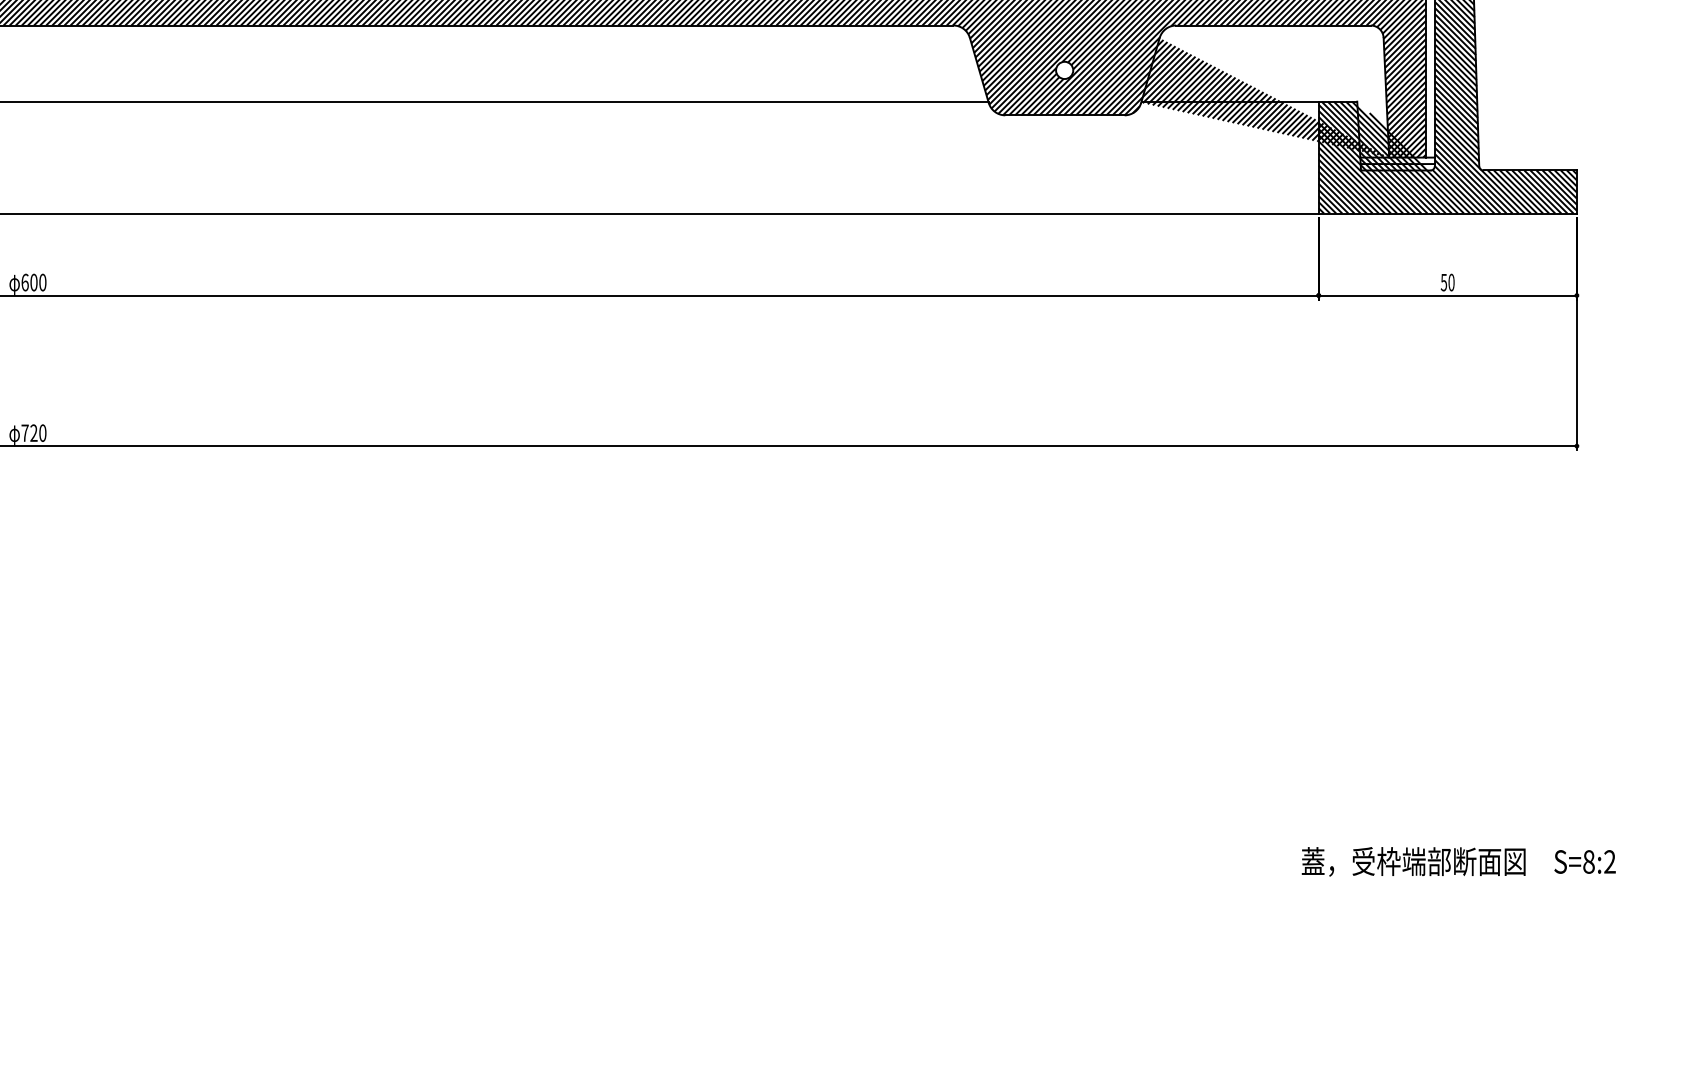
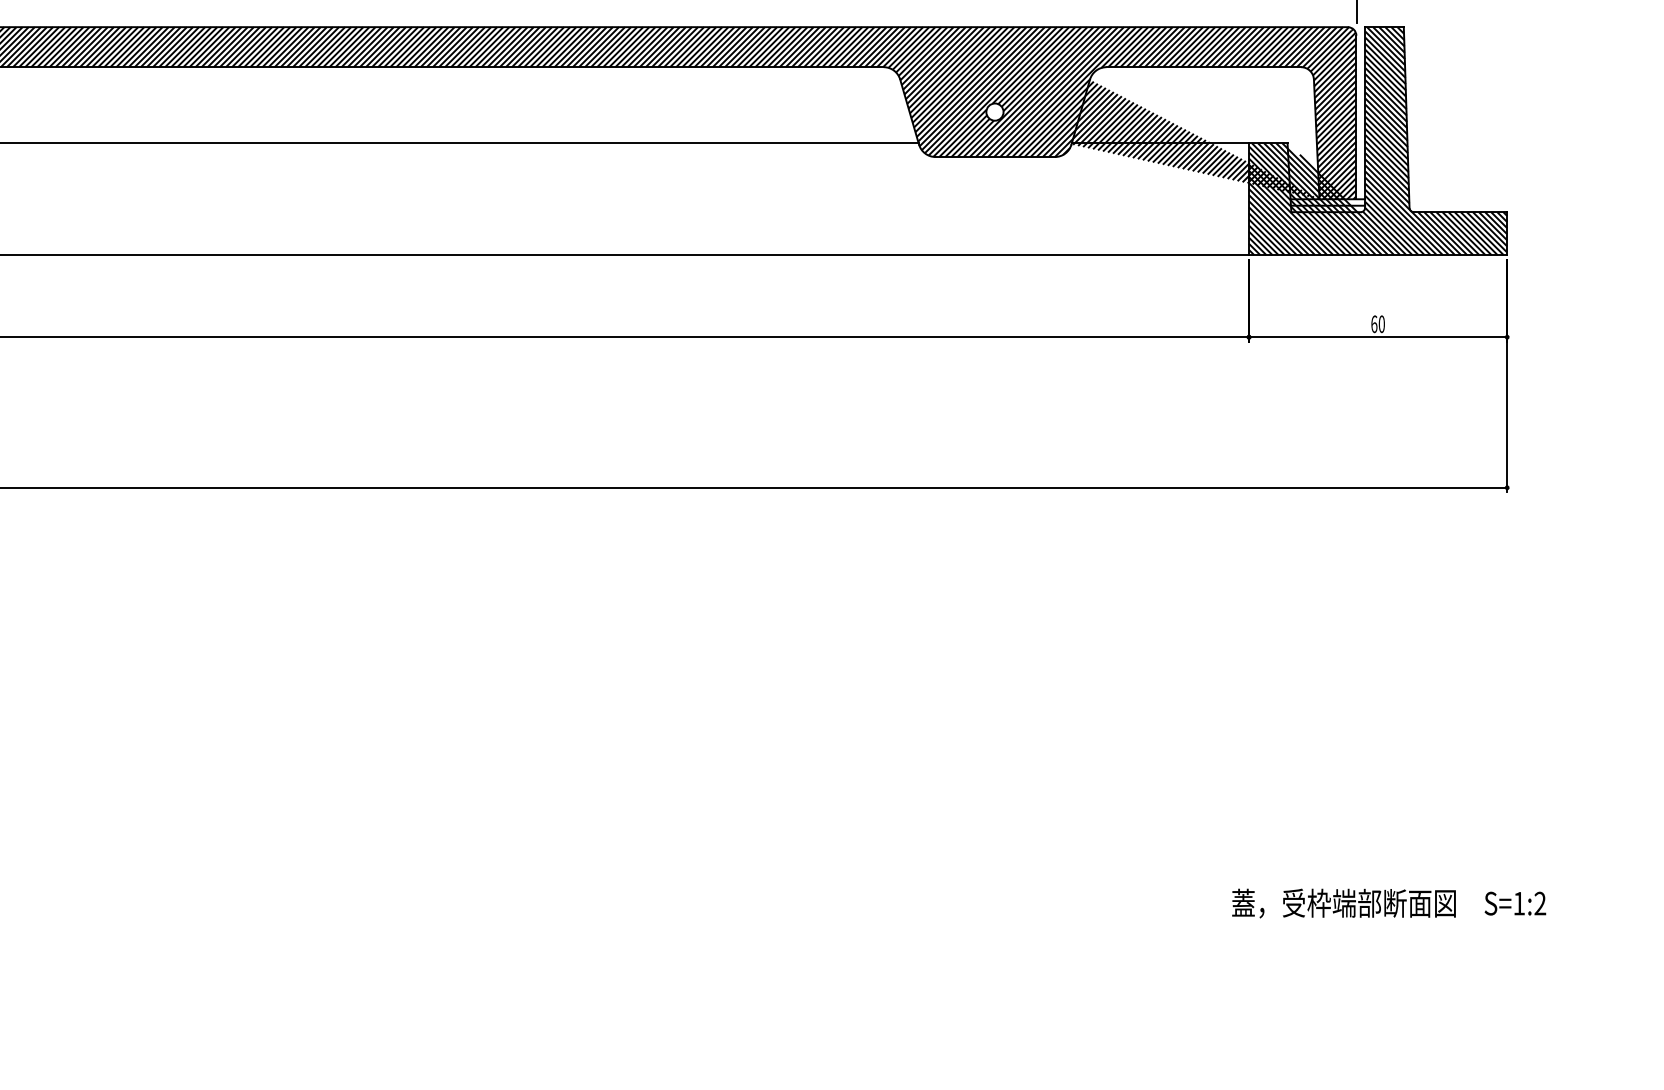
text: (1443, 282) -> (1373, 324), 50 -> 60
text: (1588, 861) -> (1518, 903), S=8:2 -> S=1:2

